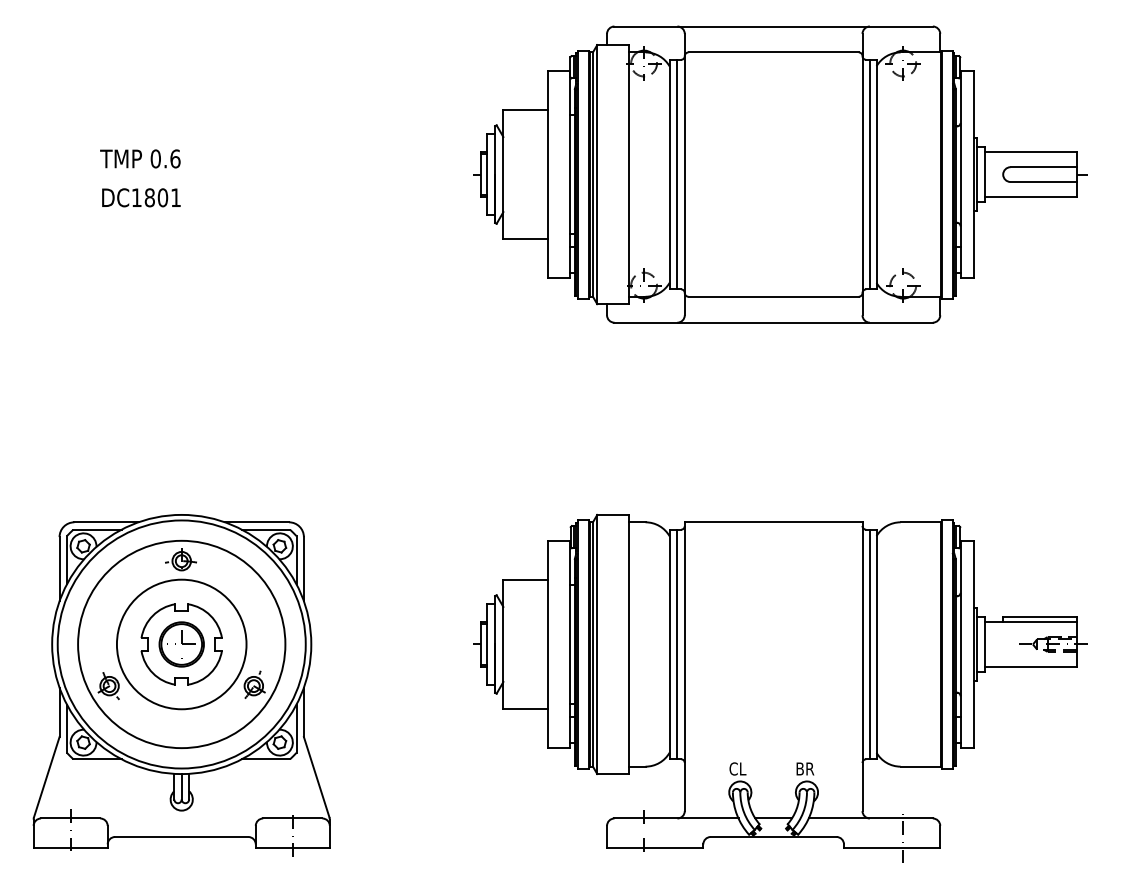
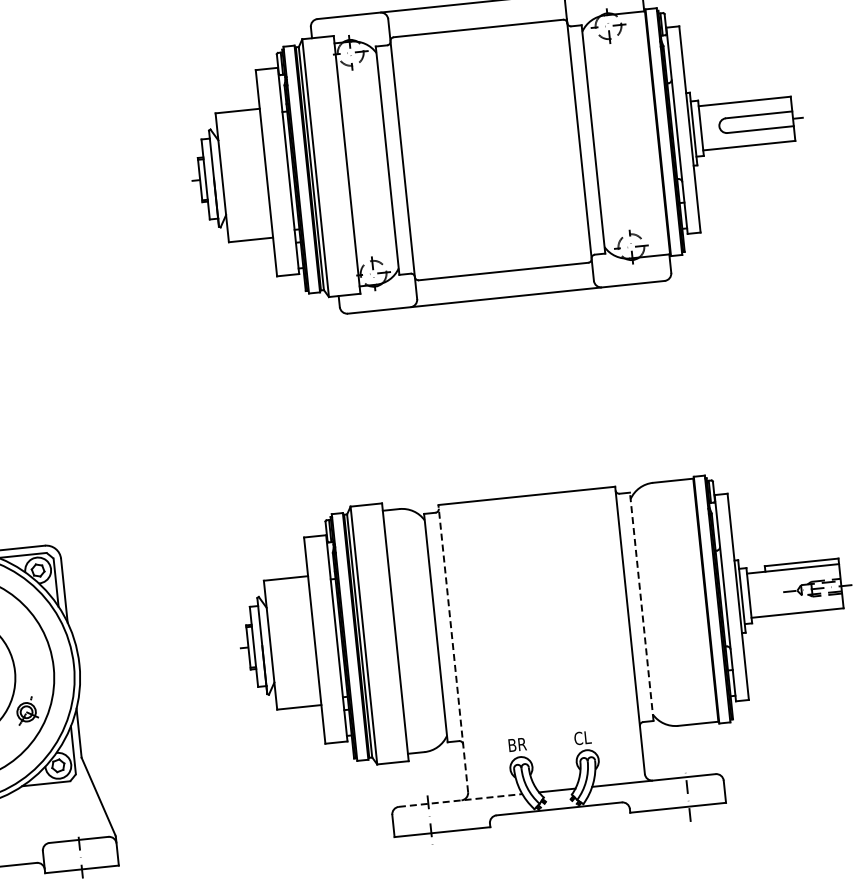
line: (677, 174) -> (395, 159), removed
line: (869, 174) -> (586, 140), removed
line: (677, 644) -> (443, 627), removed
line: (869, 644) -> (634, 607), removed
line: (876, 644) -> (641, 606), solid -> dashed
line: (684, 666) -> (452, 648), solid -> dashed
text: (738, 768) -> (517, 744), CL -> BR
text: (805, 768) -> (583, 737), BR -> CL
line: (676, 818) -> (460, 800), solid -> dashed

